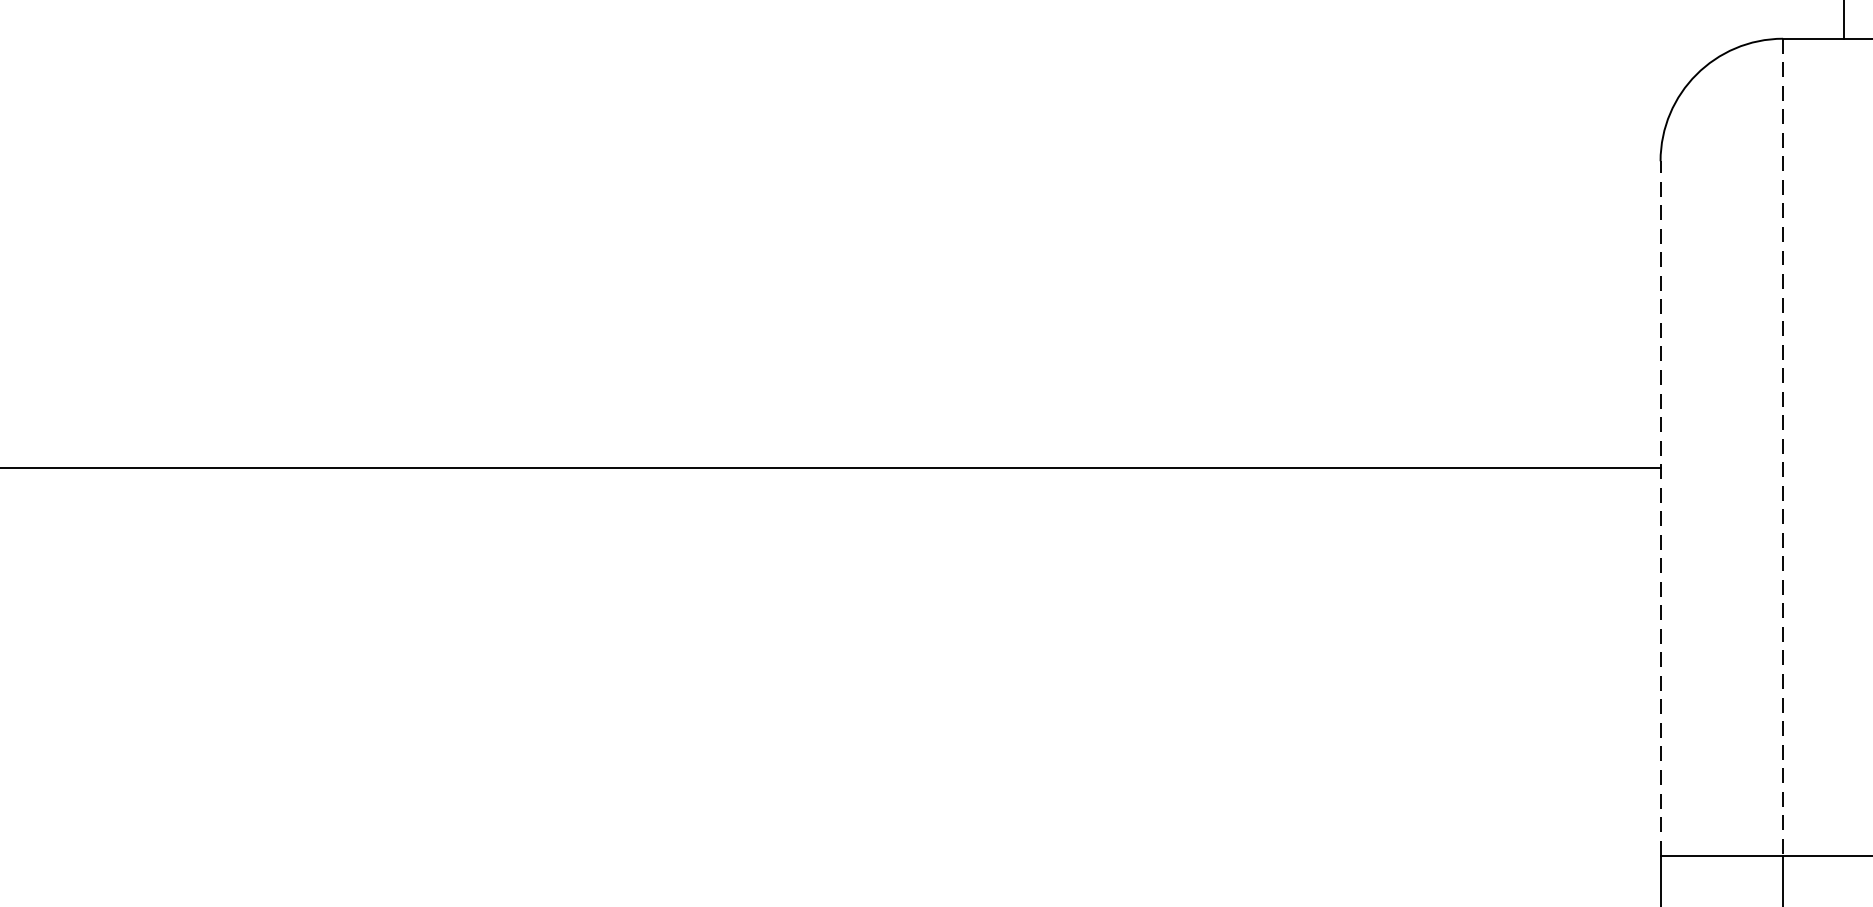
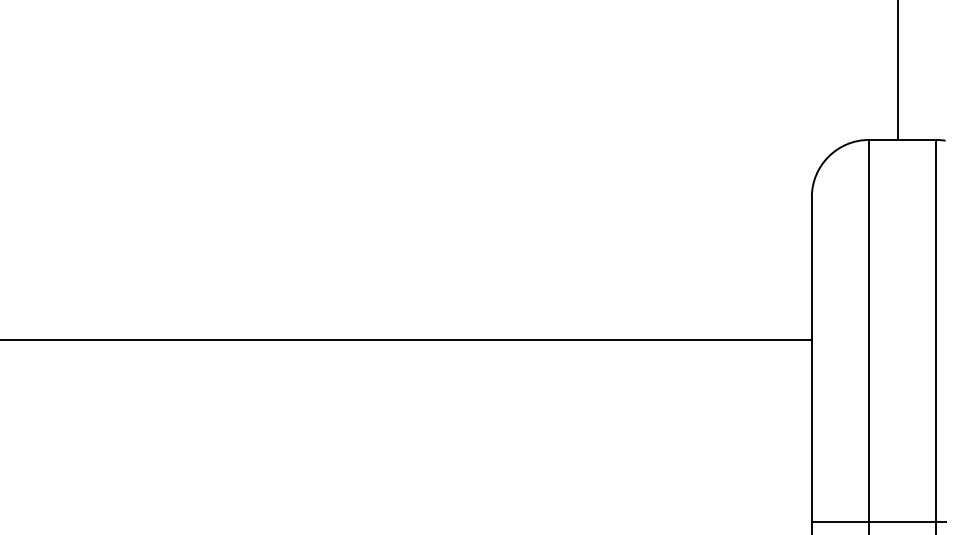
line: (1783, 446) -> (869, 330), dashed -> solid
line: (1659, 508) -> (811, 359), dashed -> solid

